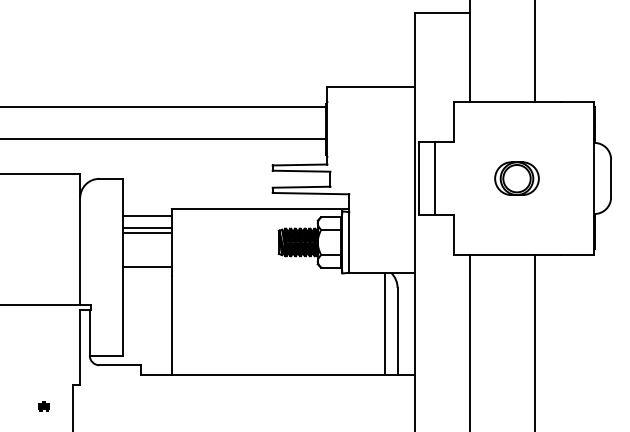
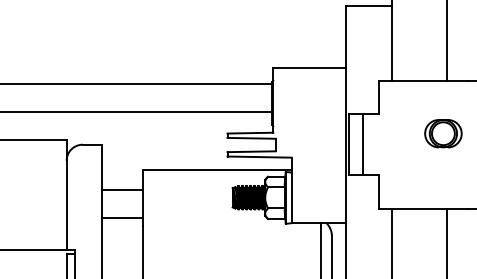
part: (516, 178) -> (442, 133), moved
line: (147, 215) -> (122, 175), removed
line: (147, 227) -> (122, 185), removed

